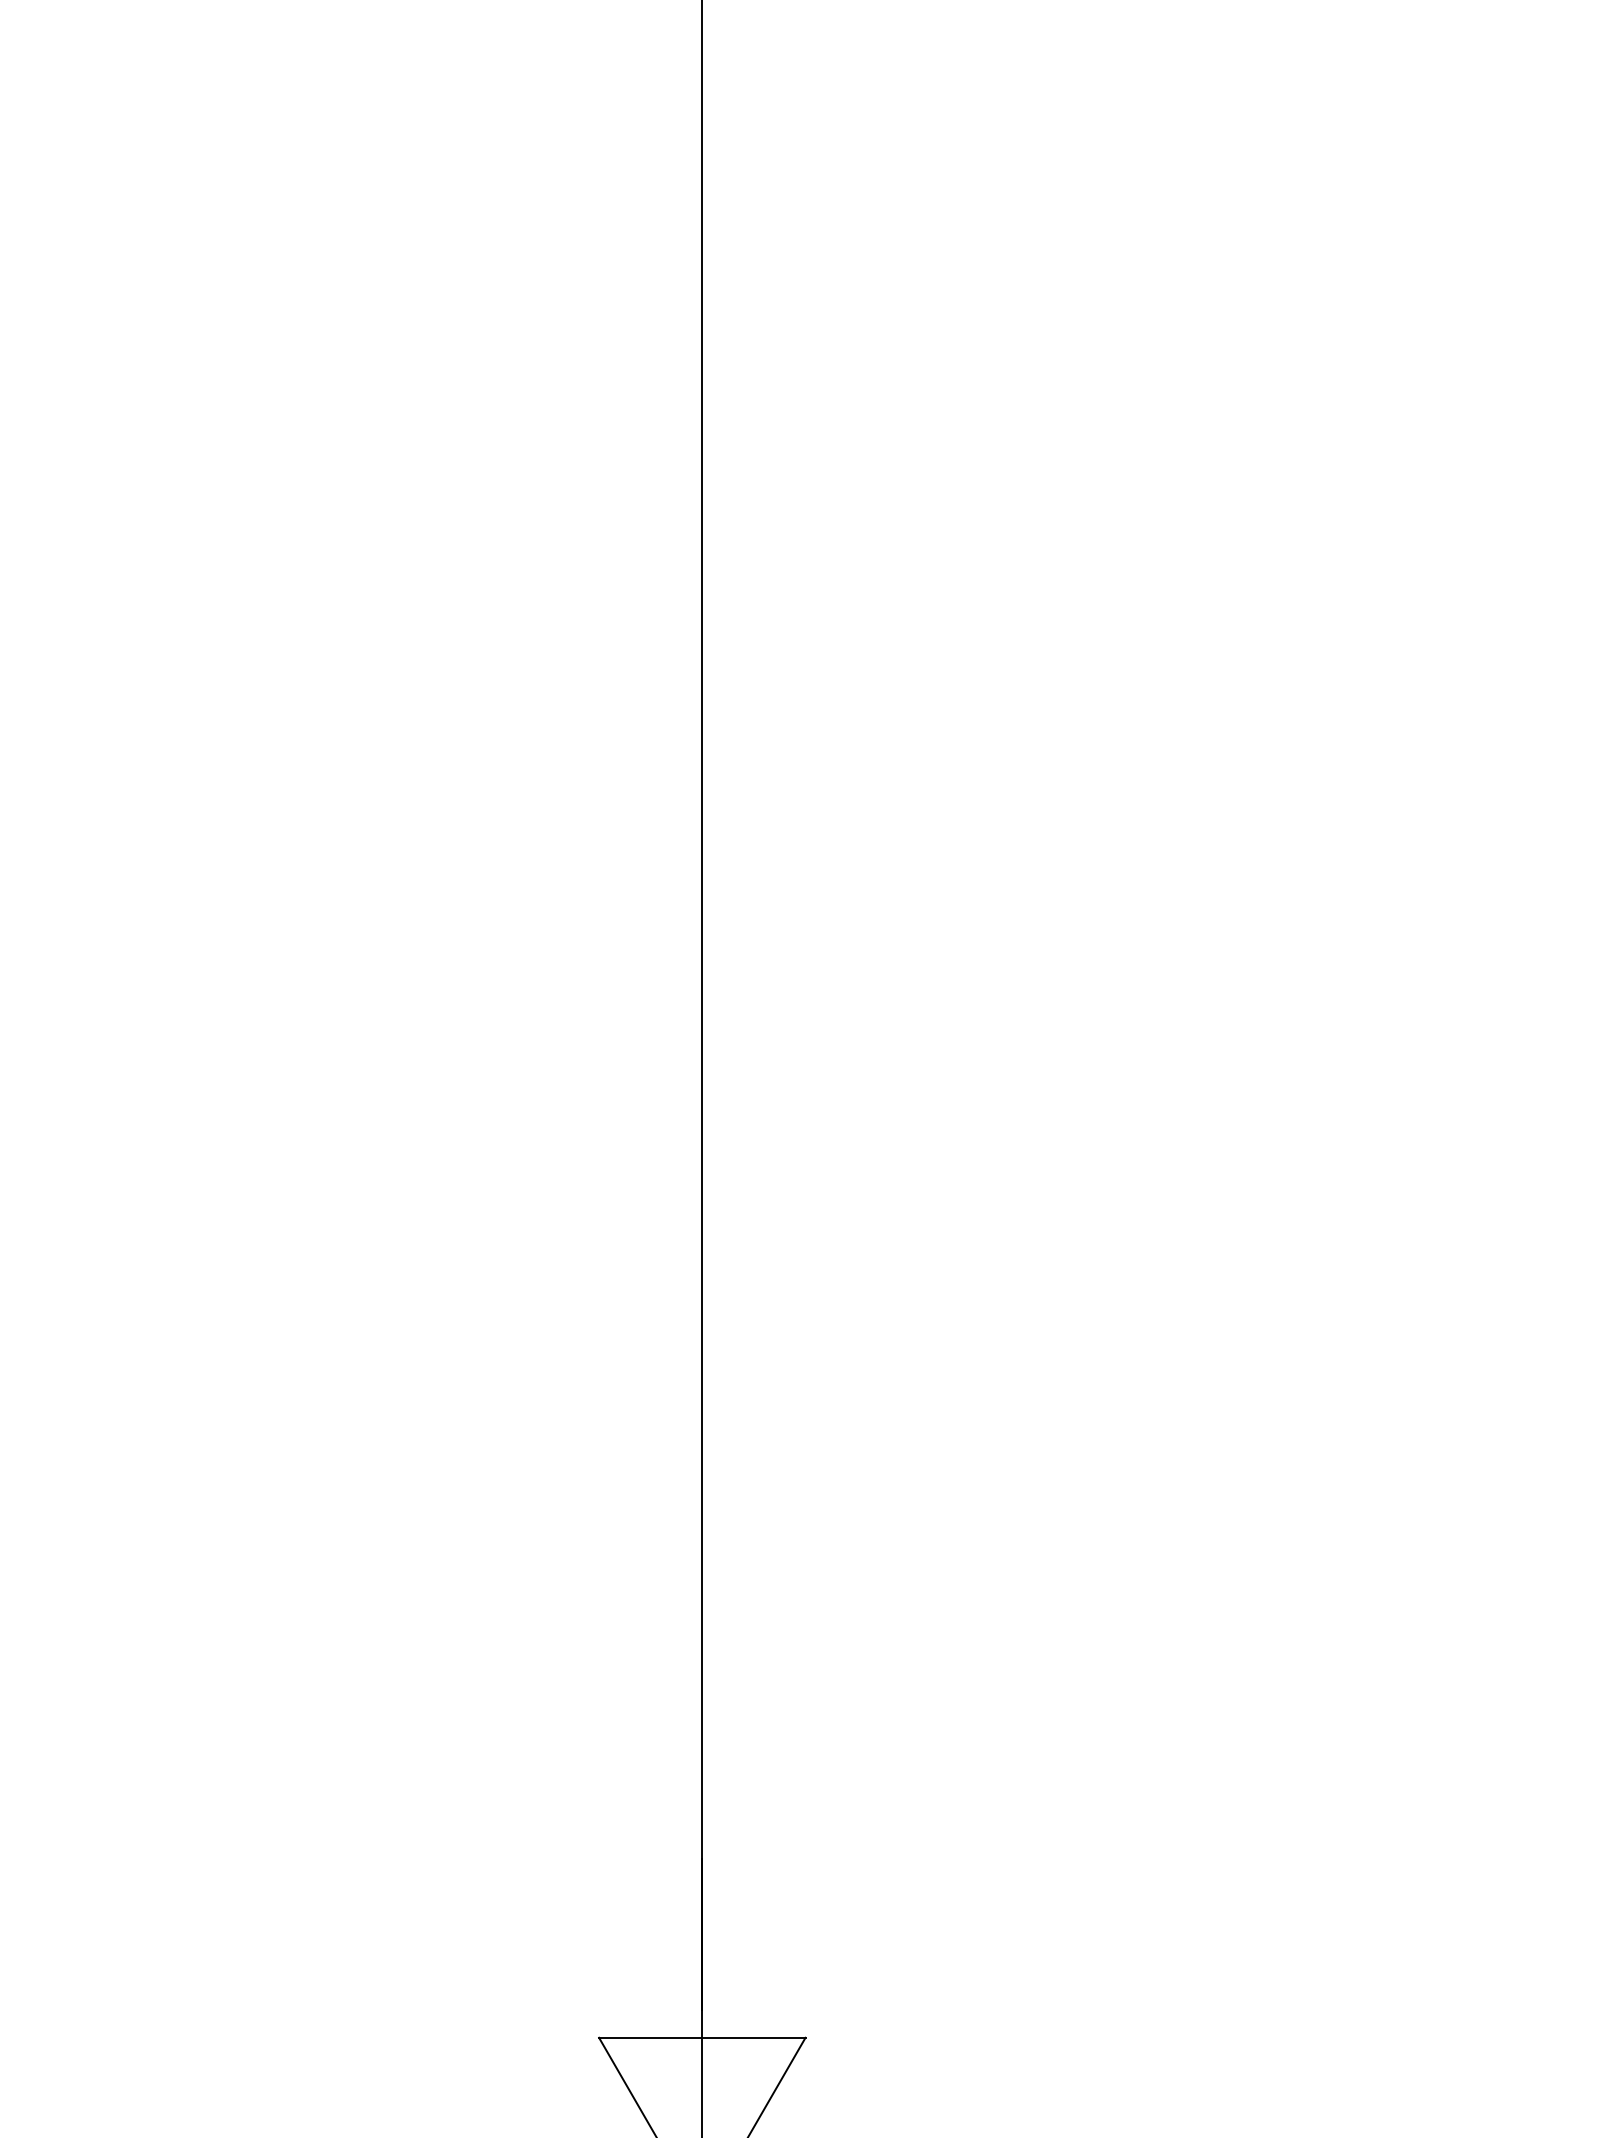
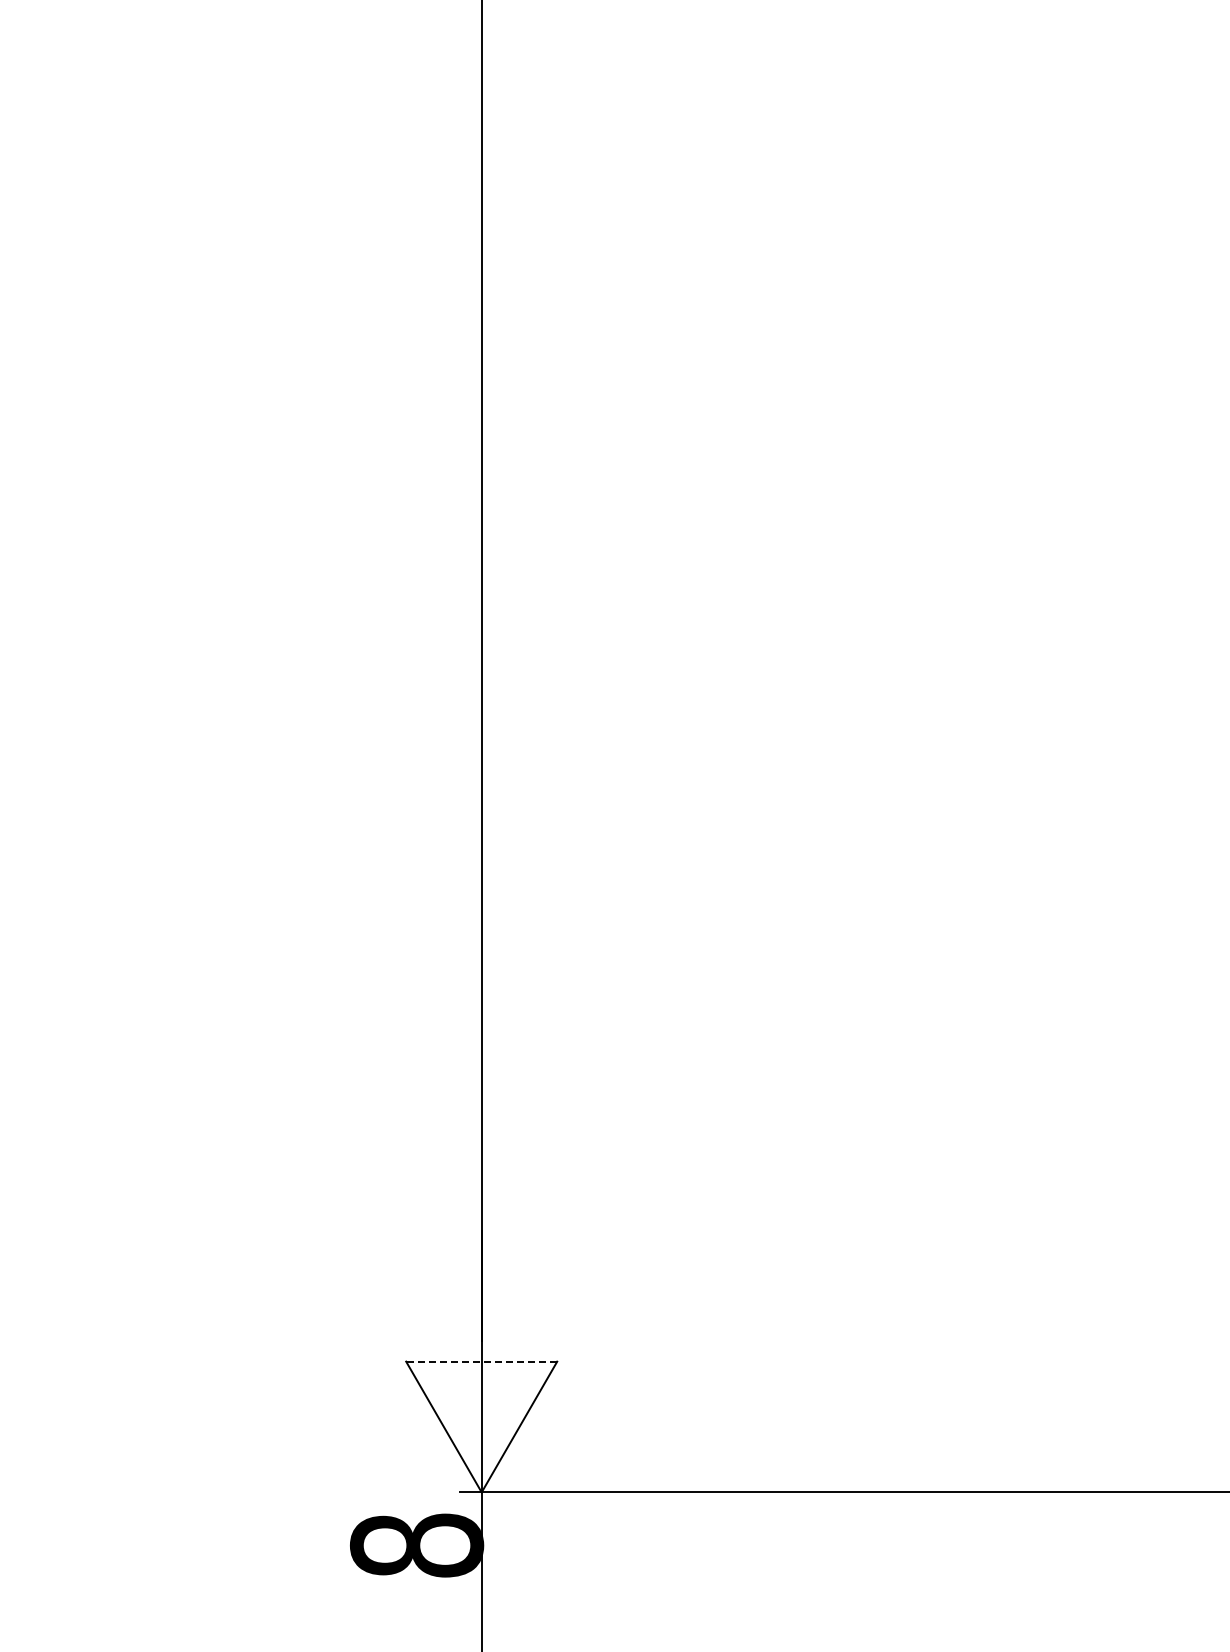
line: (702, 2037) -> (481, 1361), solid -> dashed

